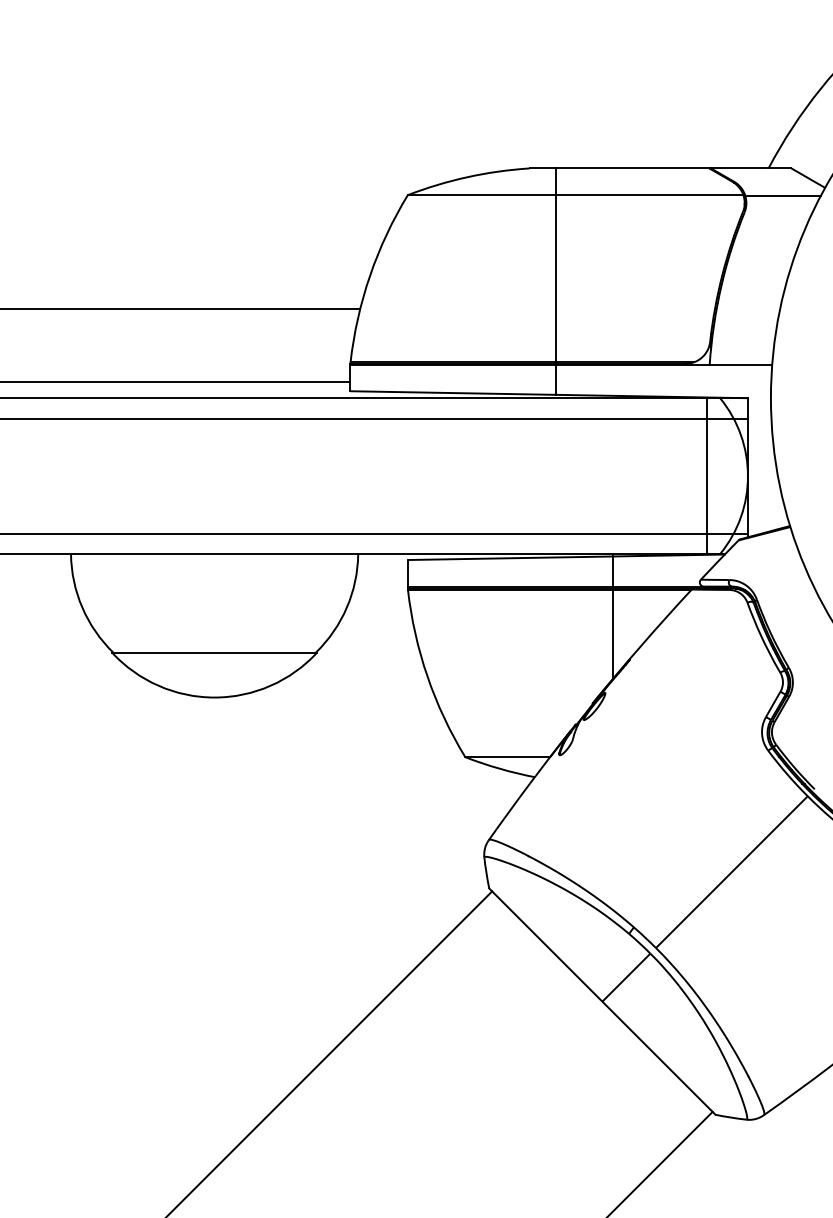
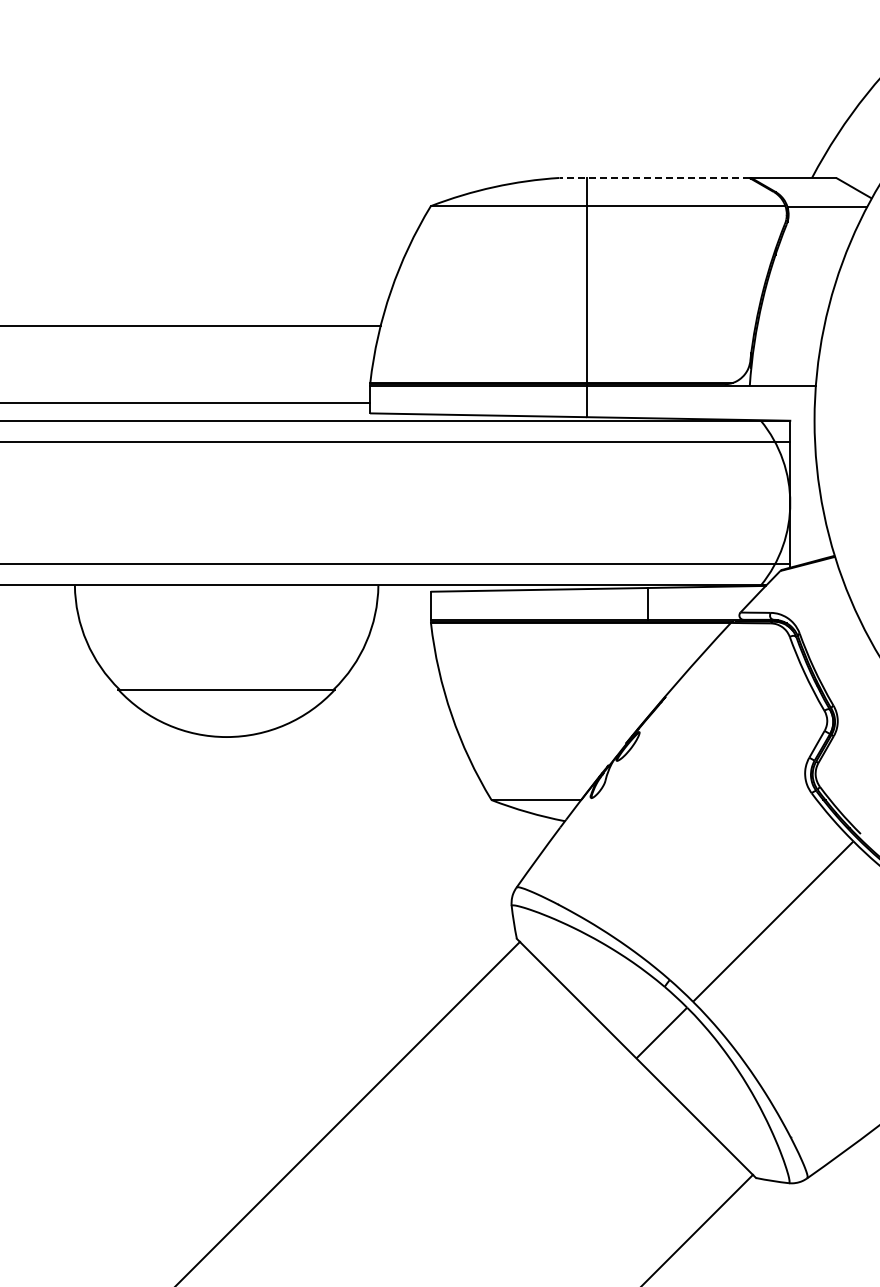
line: (619, 168) -> (654, 177), solid -> dashed
line: (706, 475) -> (746, 502), removed
line: (612, 633) -> (647, 669), removed

